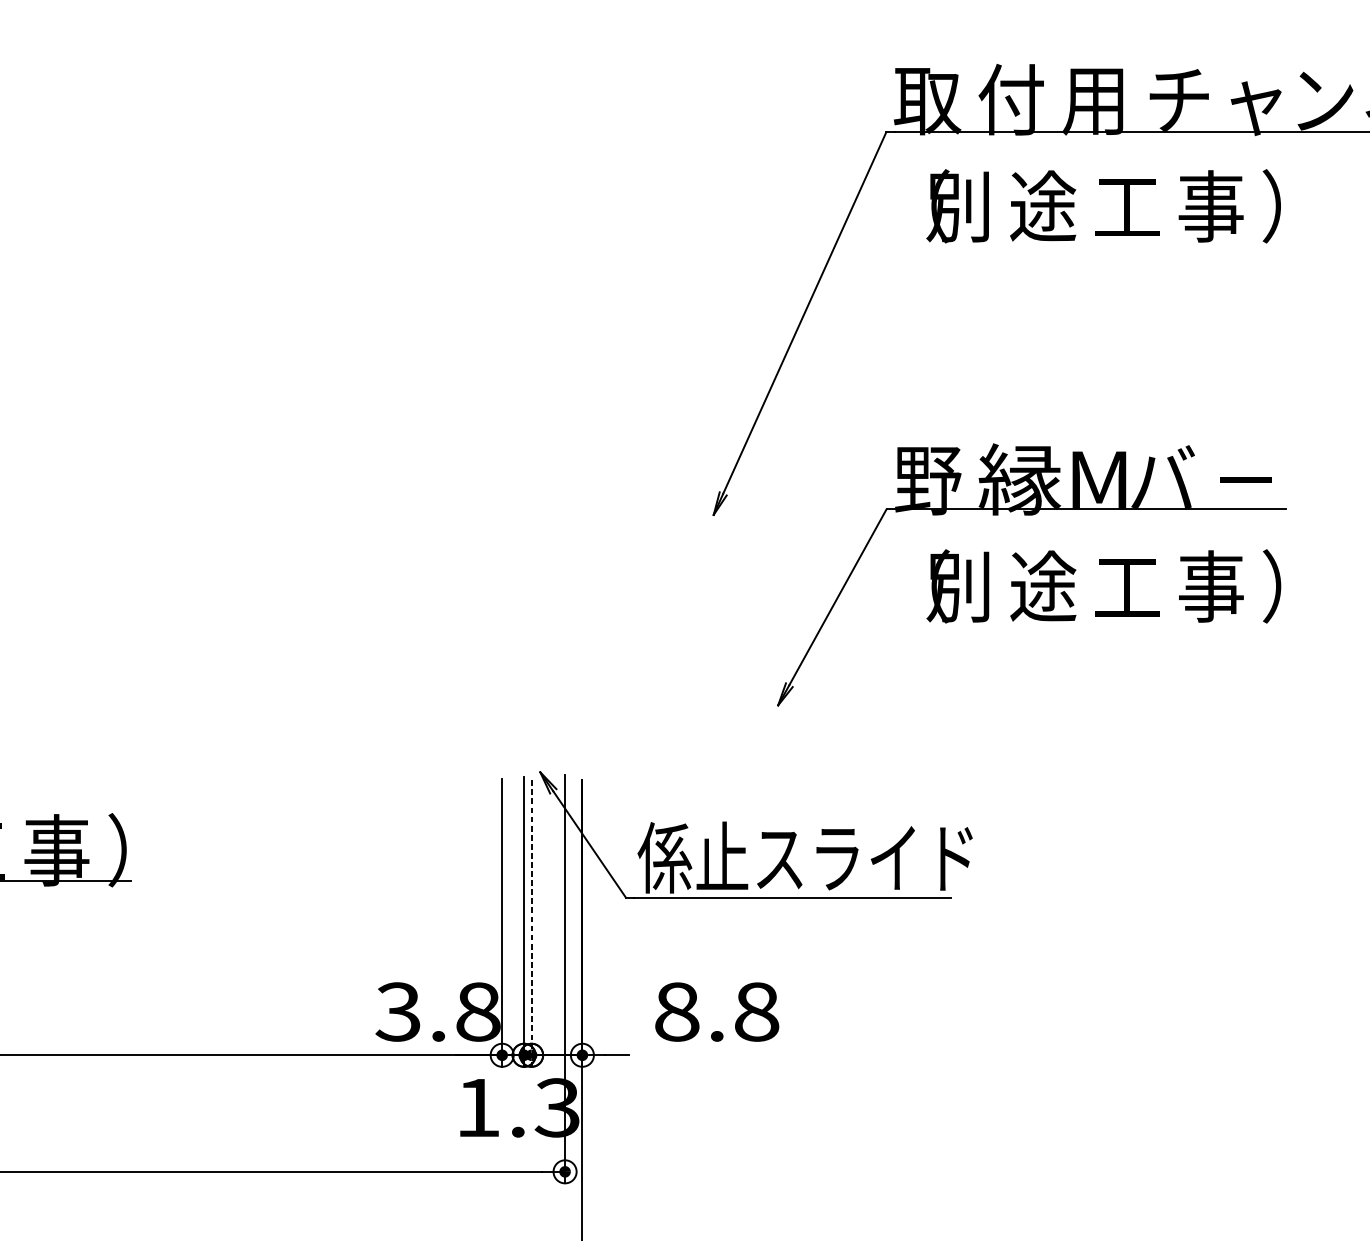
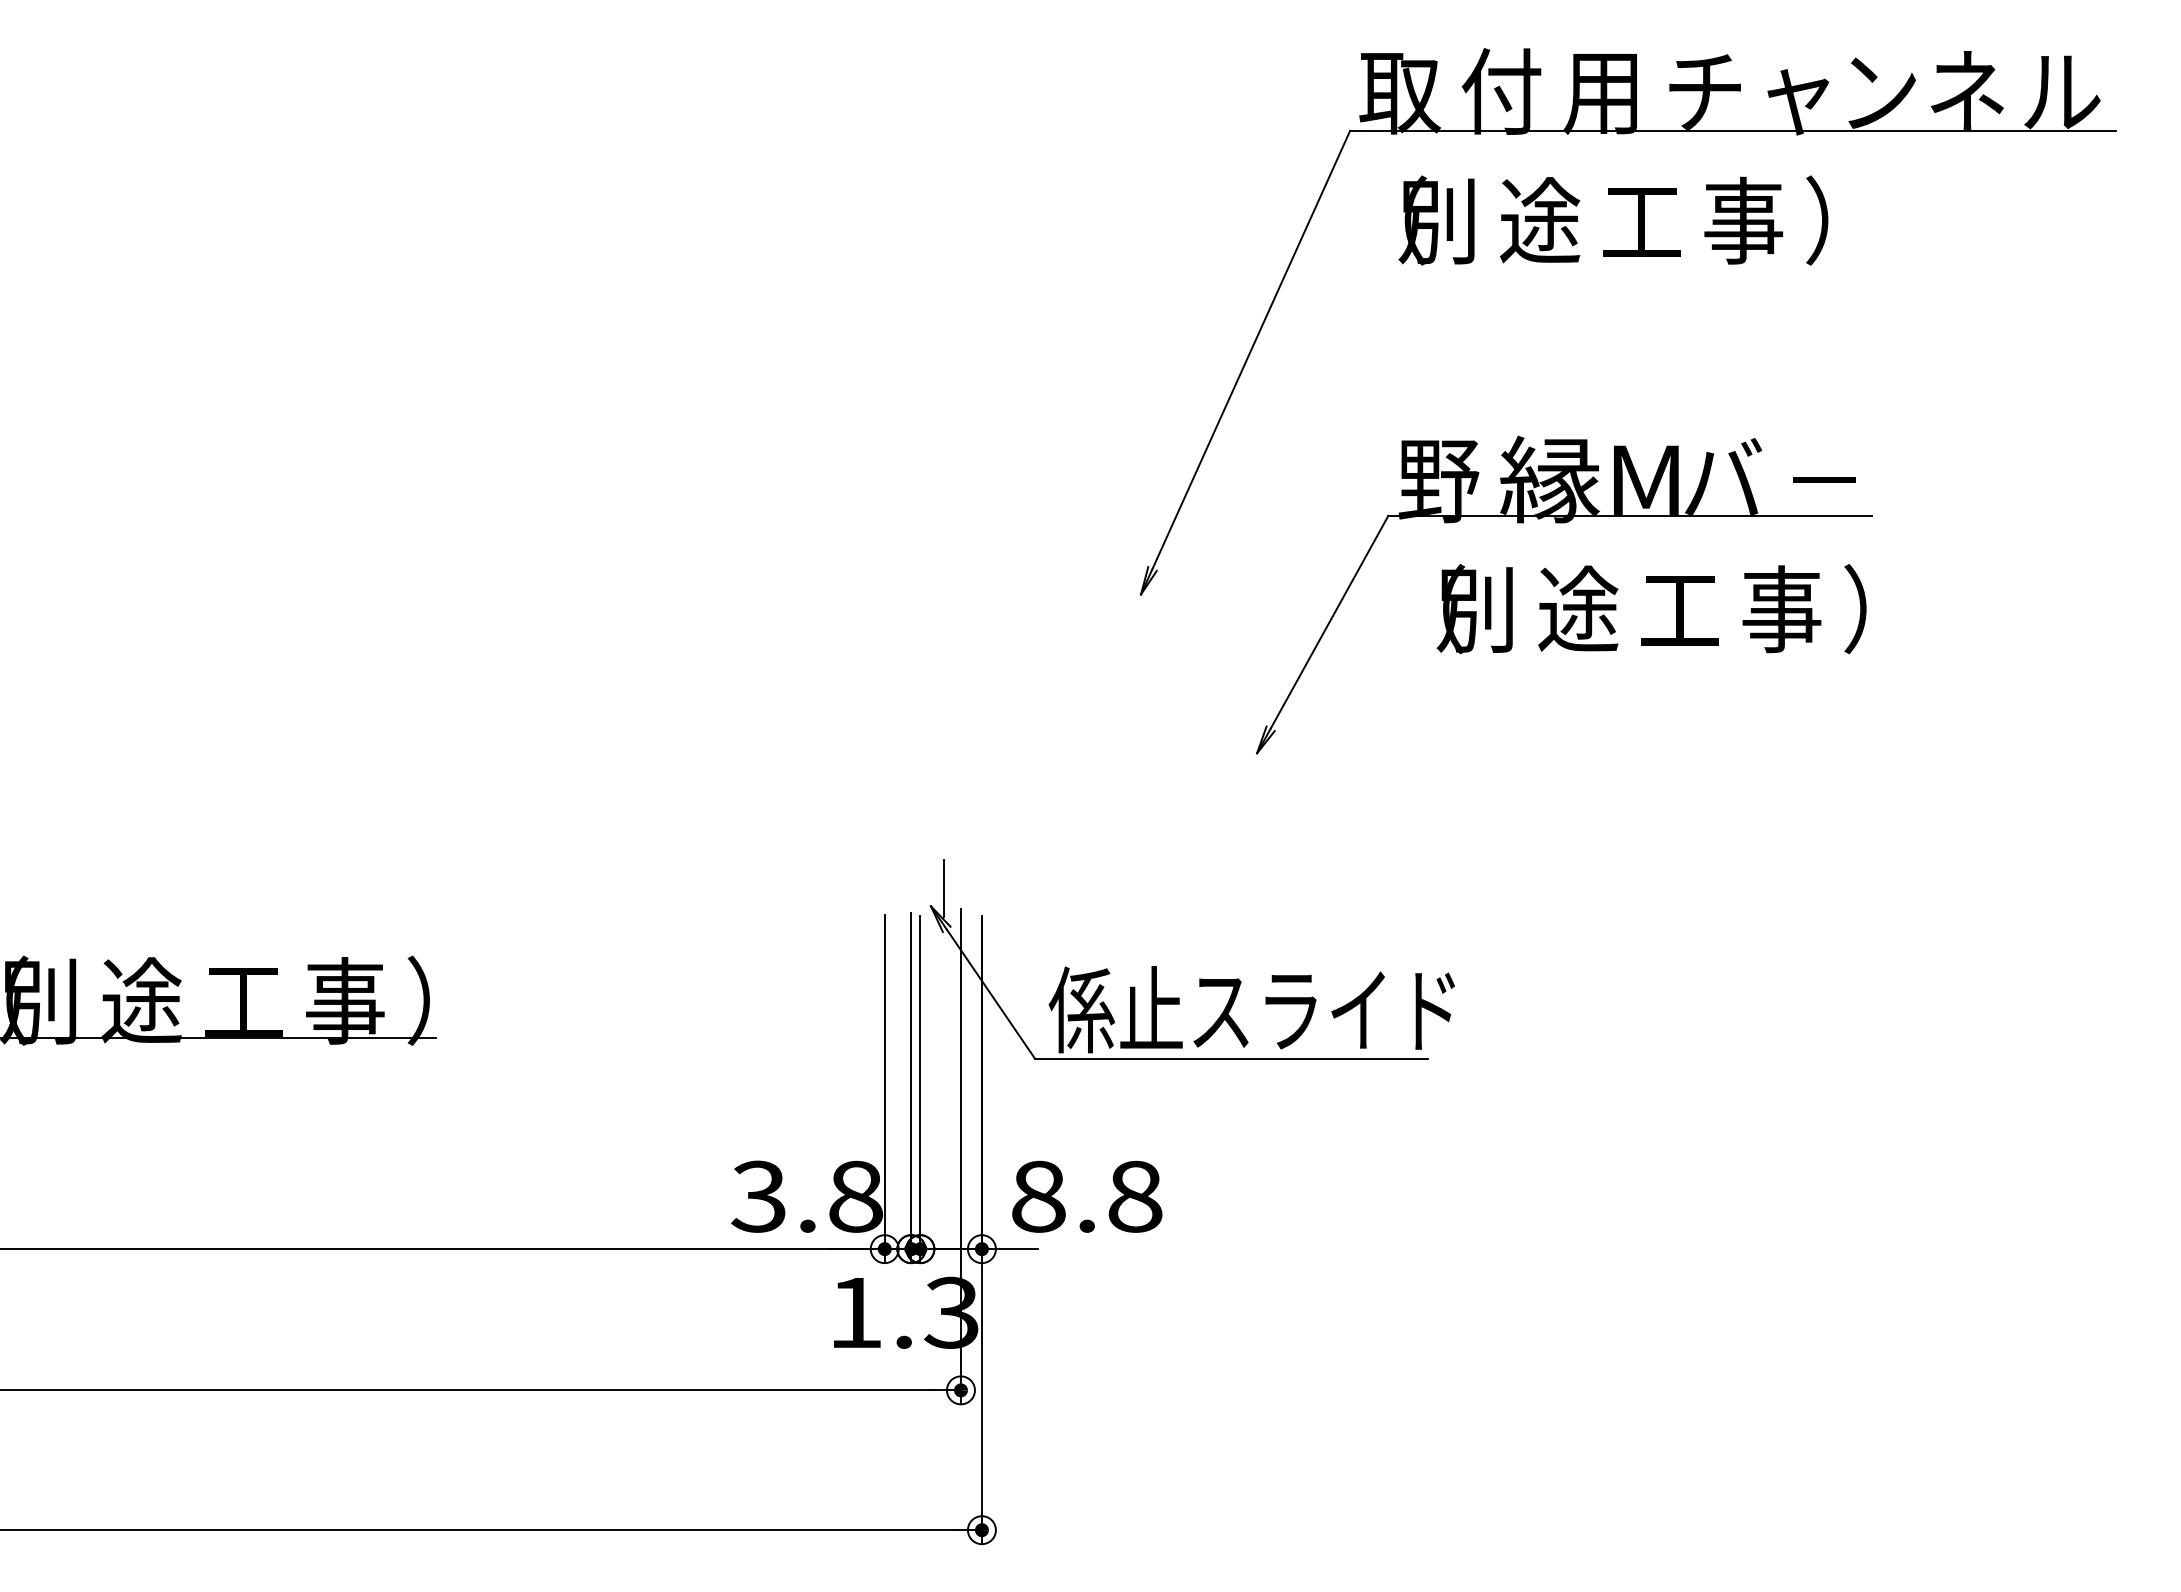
part: (1031, 574) -> (1564, 594), moved
line: (551, 757) -> (944, 888), added
line: (531, 923) -> (920, 1089), dashed -> solid
text: (717, 1011) -> (1087, 1196), moved

